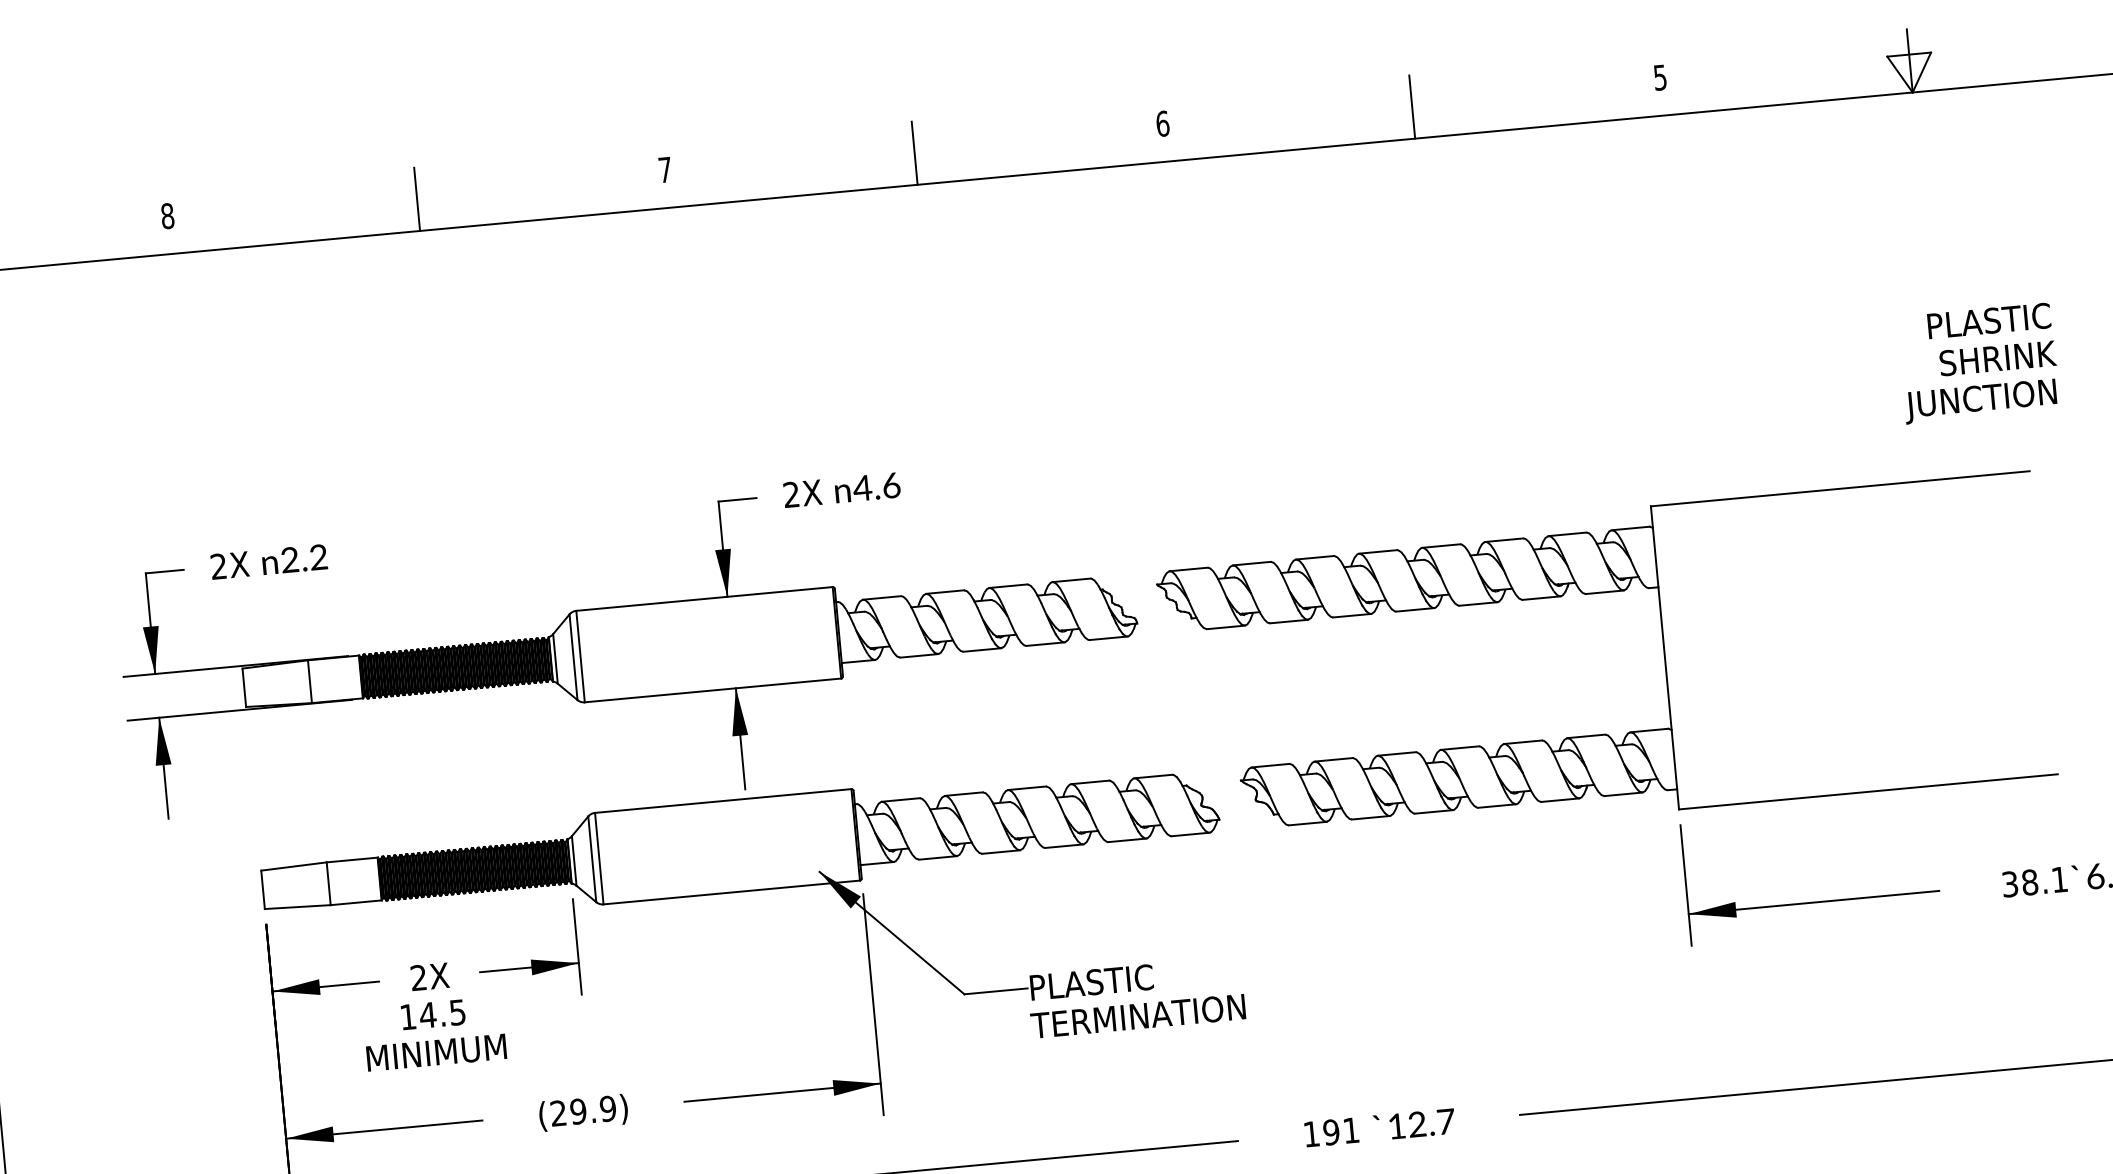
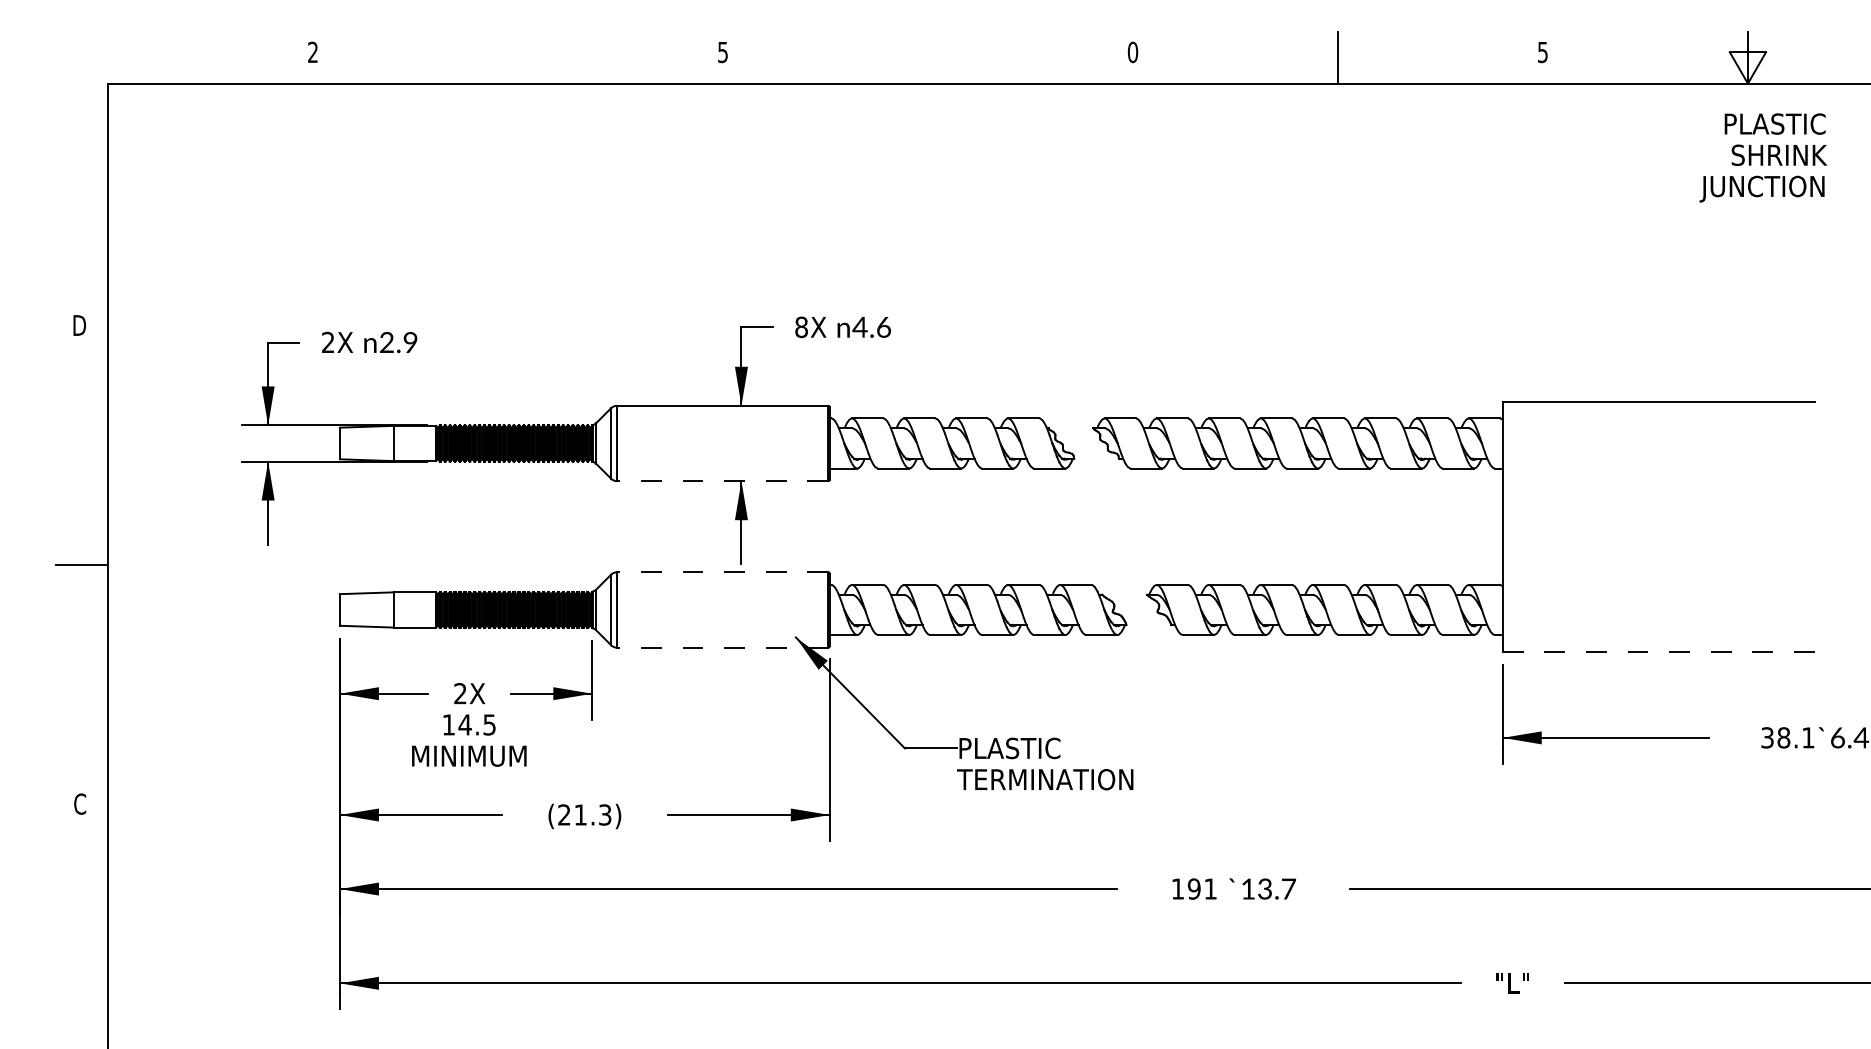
text: (1163, 122) -> (1133, 51), 6 -> 0
line: (915, 153) -> (928, 57), removed
text: (664, 170) -> (722, 52), 7 -> 5
line: (417, 199) -> (518, 57), removed
text: (168, 216) -> (313, 52), 8 -> 2
text: (1978, 362) -> (1763, 157), moved
text: (791, 495) -> (801, 327), 2X -> 8X
text: (318, 557) -> (410, 342), 2.2 -> 2.9
line: (712, 690) -> (722, 481), solid -> dashed
line: (1868, 791) -> (1658, 651), solid -> dashed
line: (723, 801) -> (722, 572), solid -> dashed
line: (731, 892) -> (722, 647), solid -> dashed
text: (592, 1109) -> (592, 814), (29.9) -> (21.3)
text: (1416, 1127) -> (1264, 891), 12.7 -> 13.7

